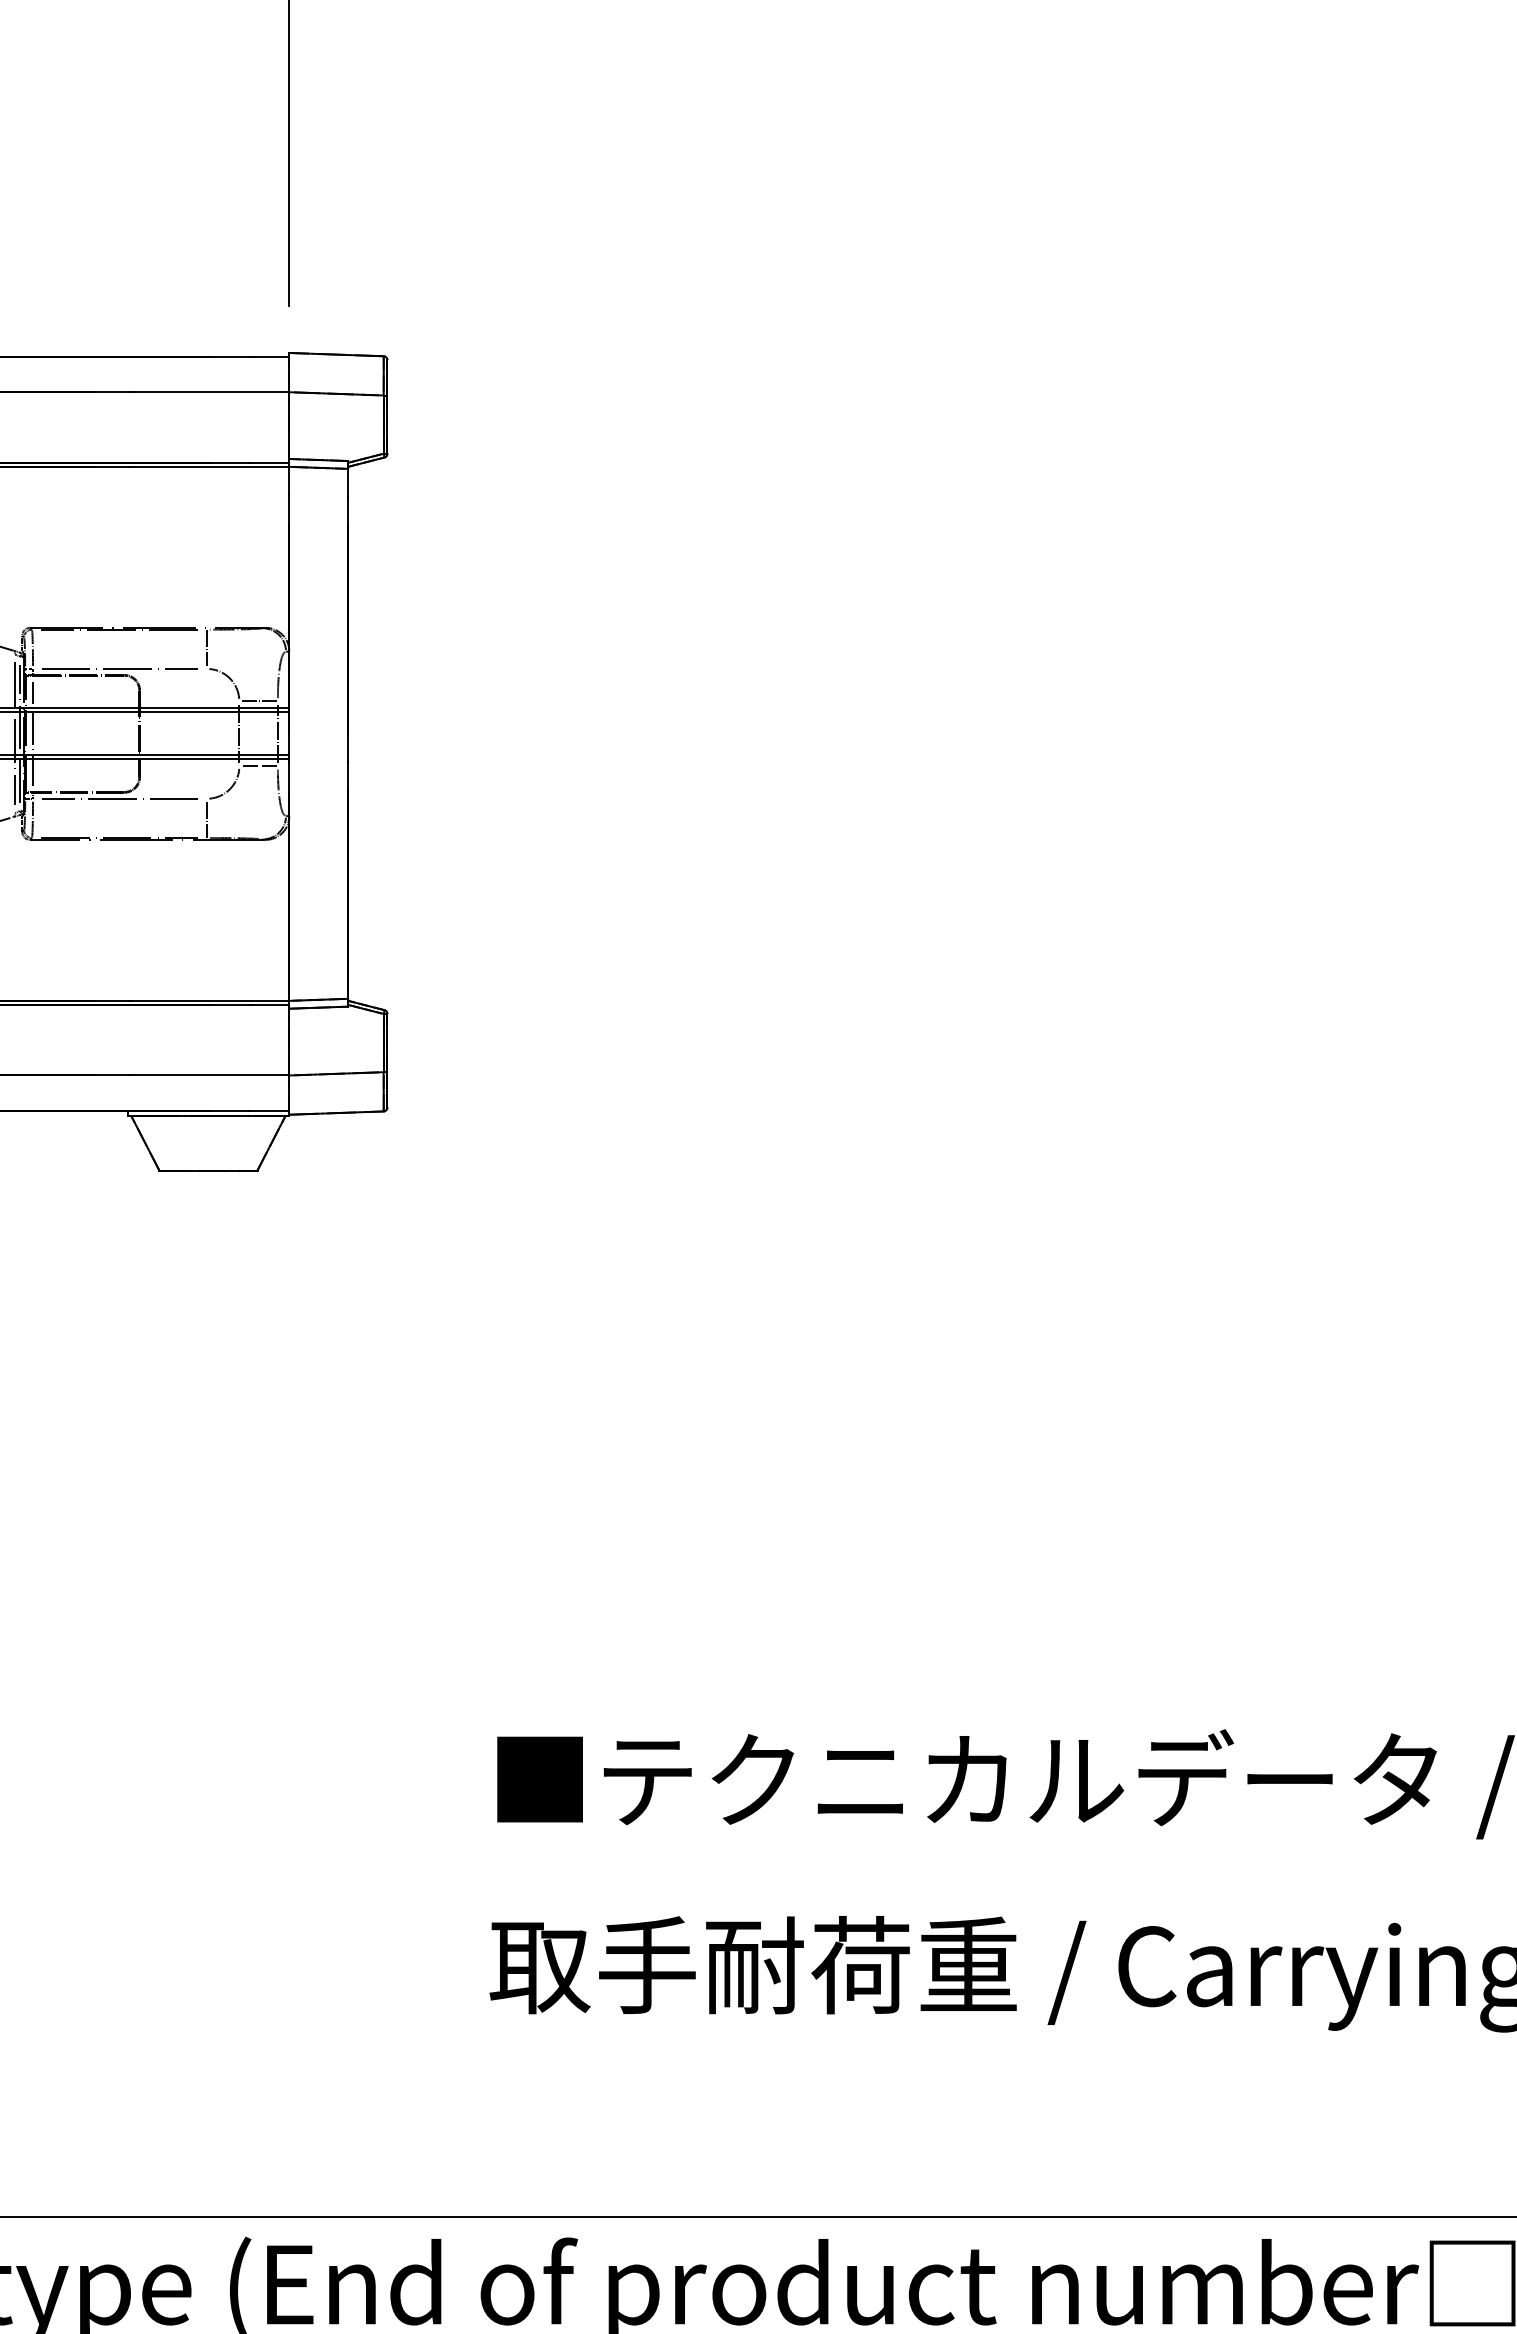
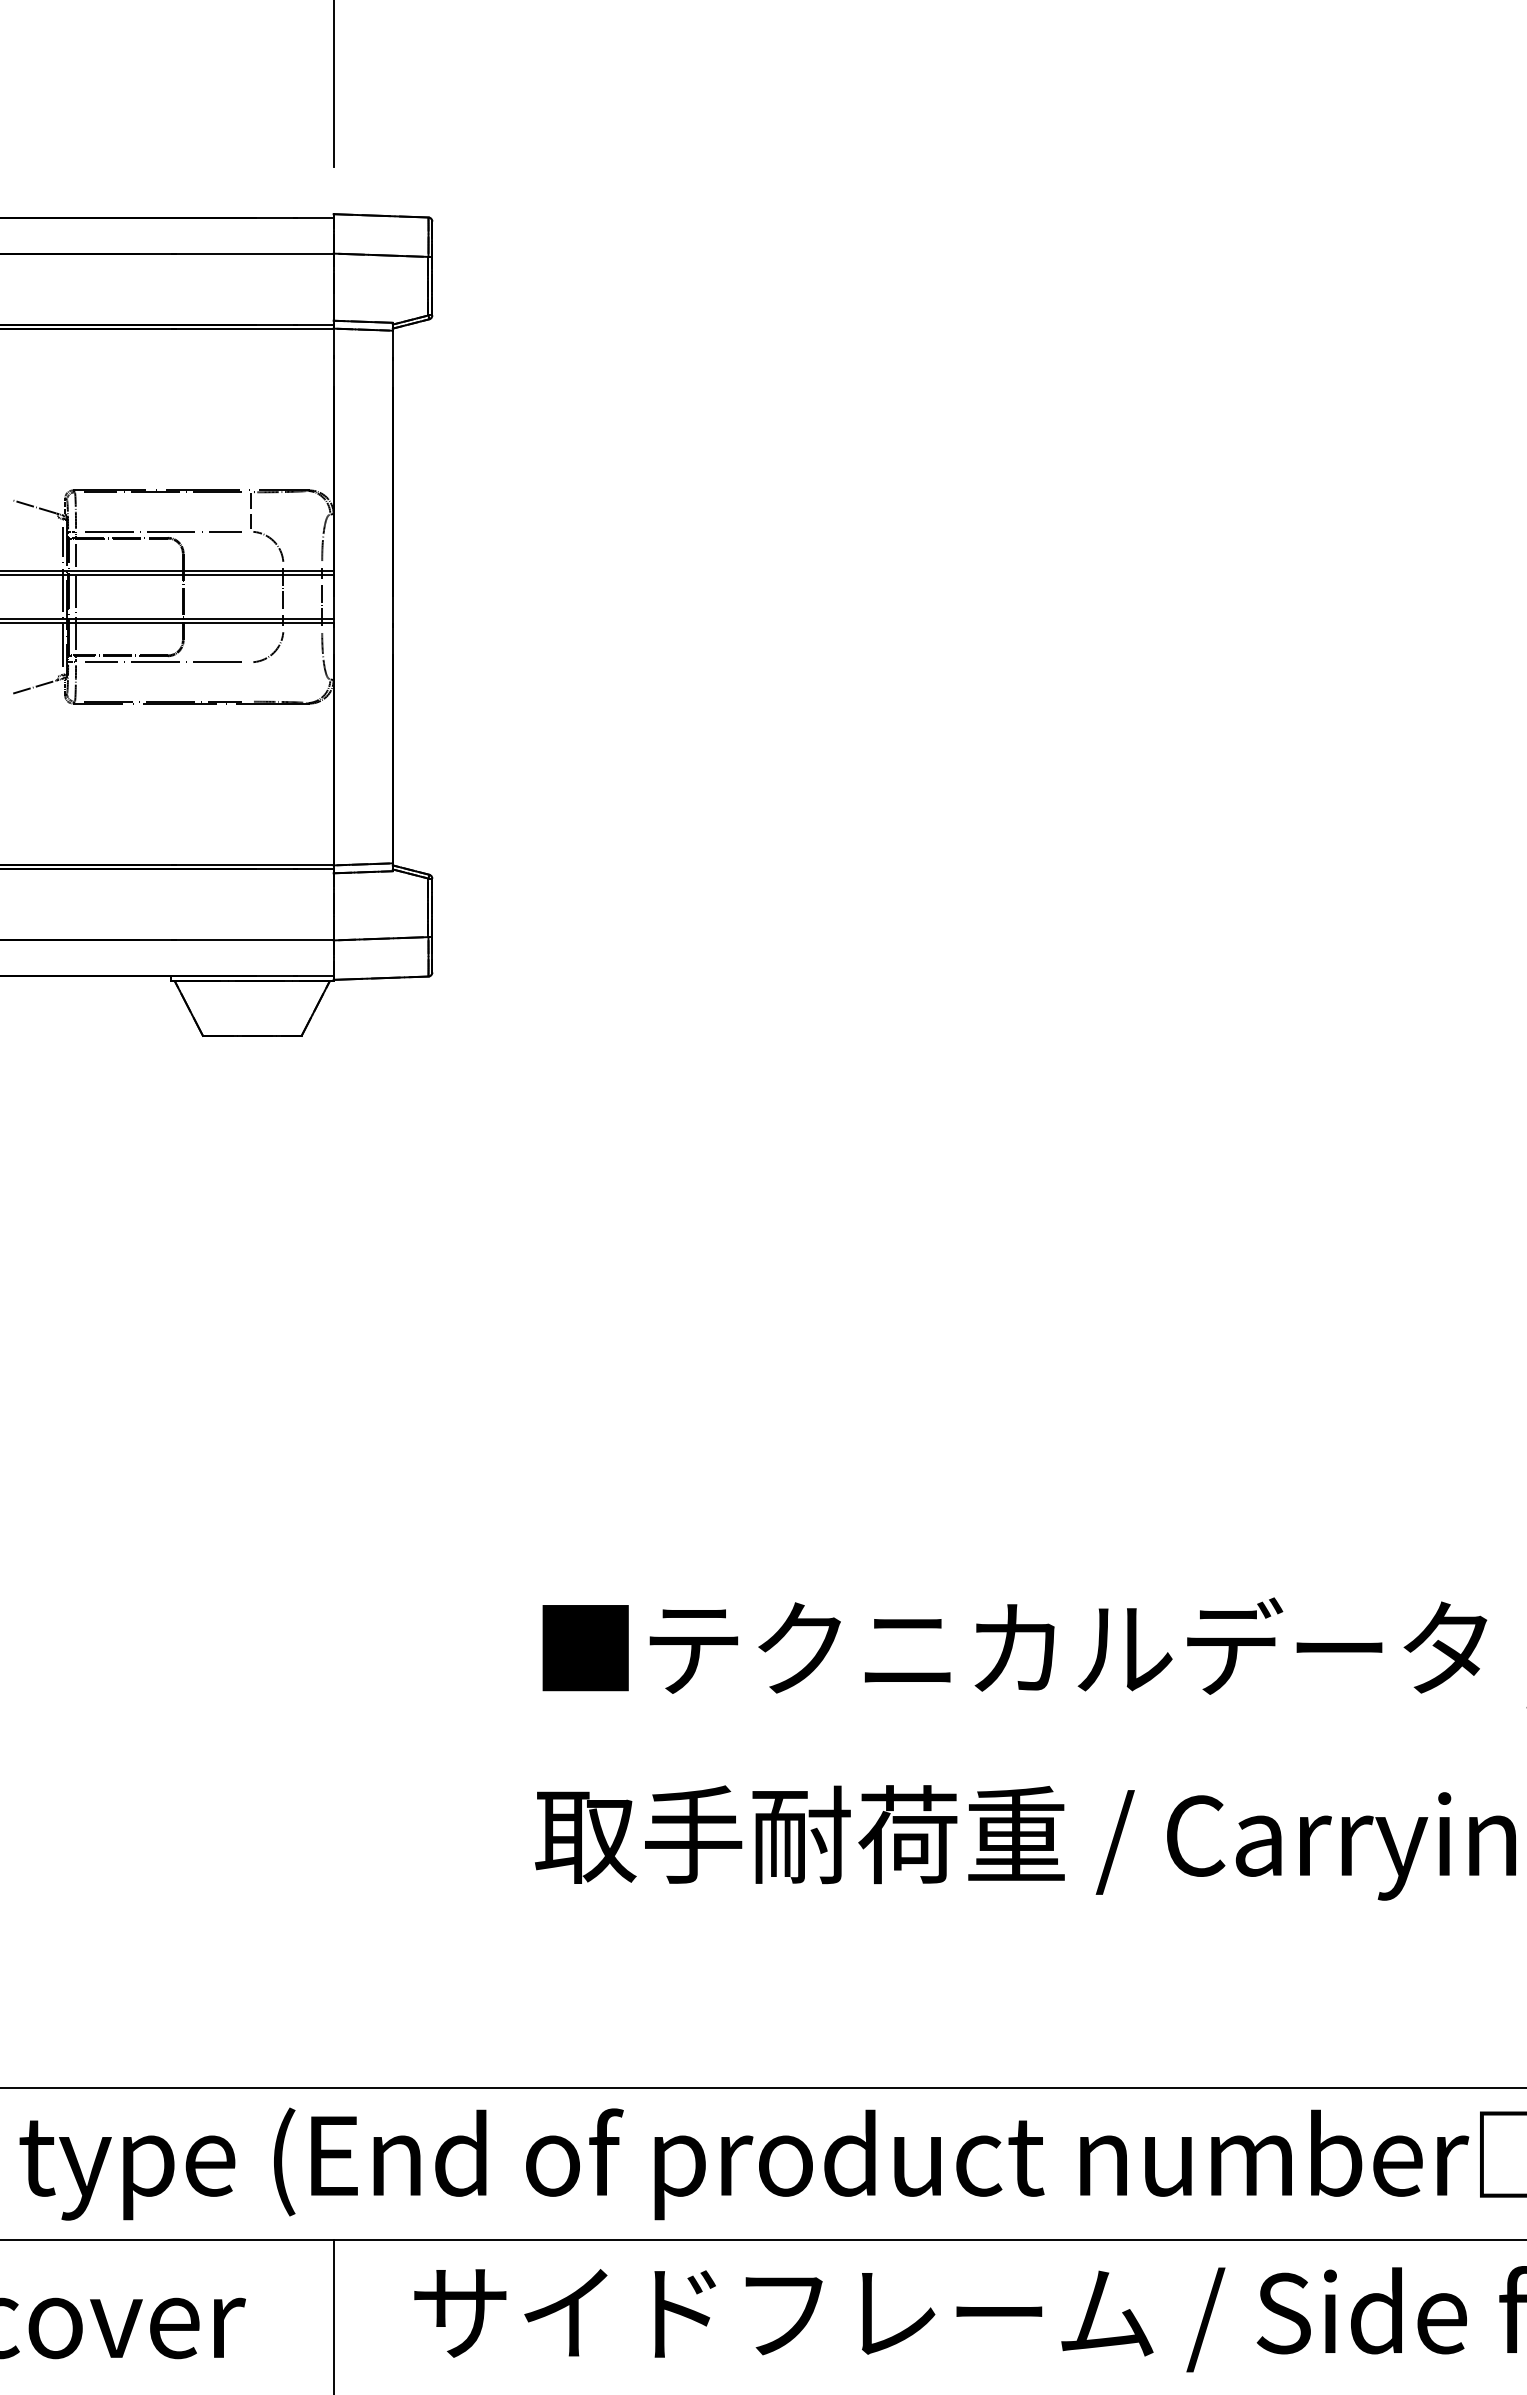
line: (259, 701) -> (303, 564), removed
line: (14, 733) -> (57, 596), removed
line: (259, 766) -> (303, 629), removed
line: (206, 819) -> (250, 683), removed

